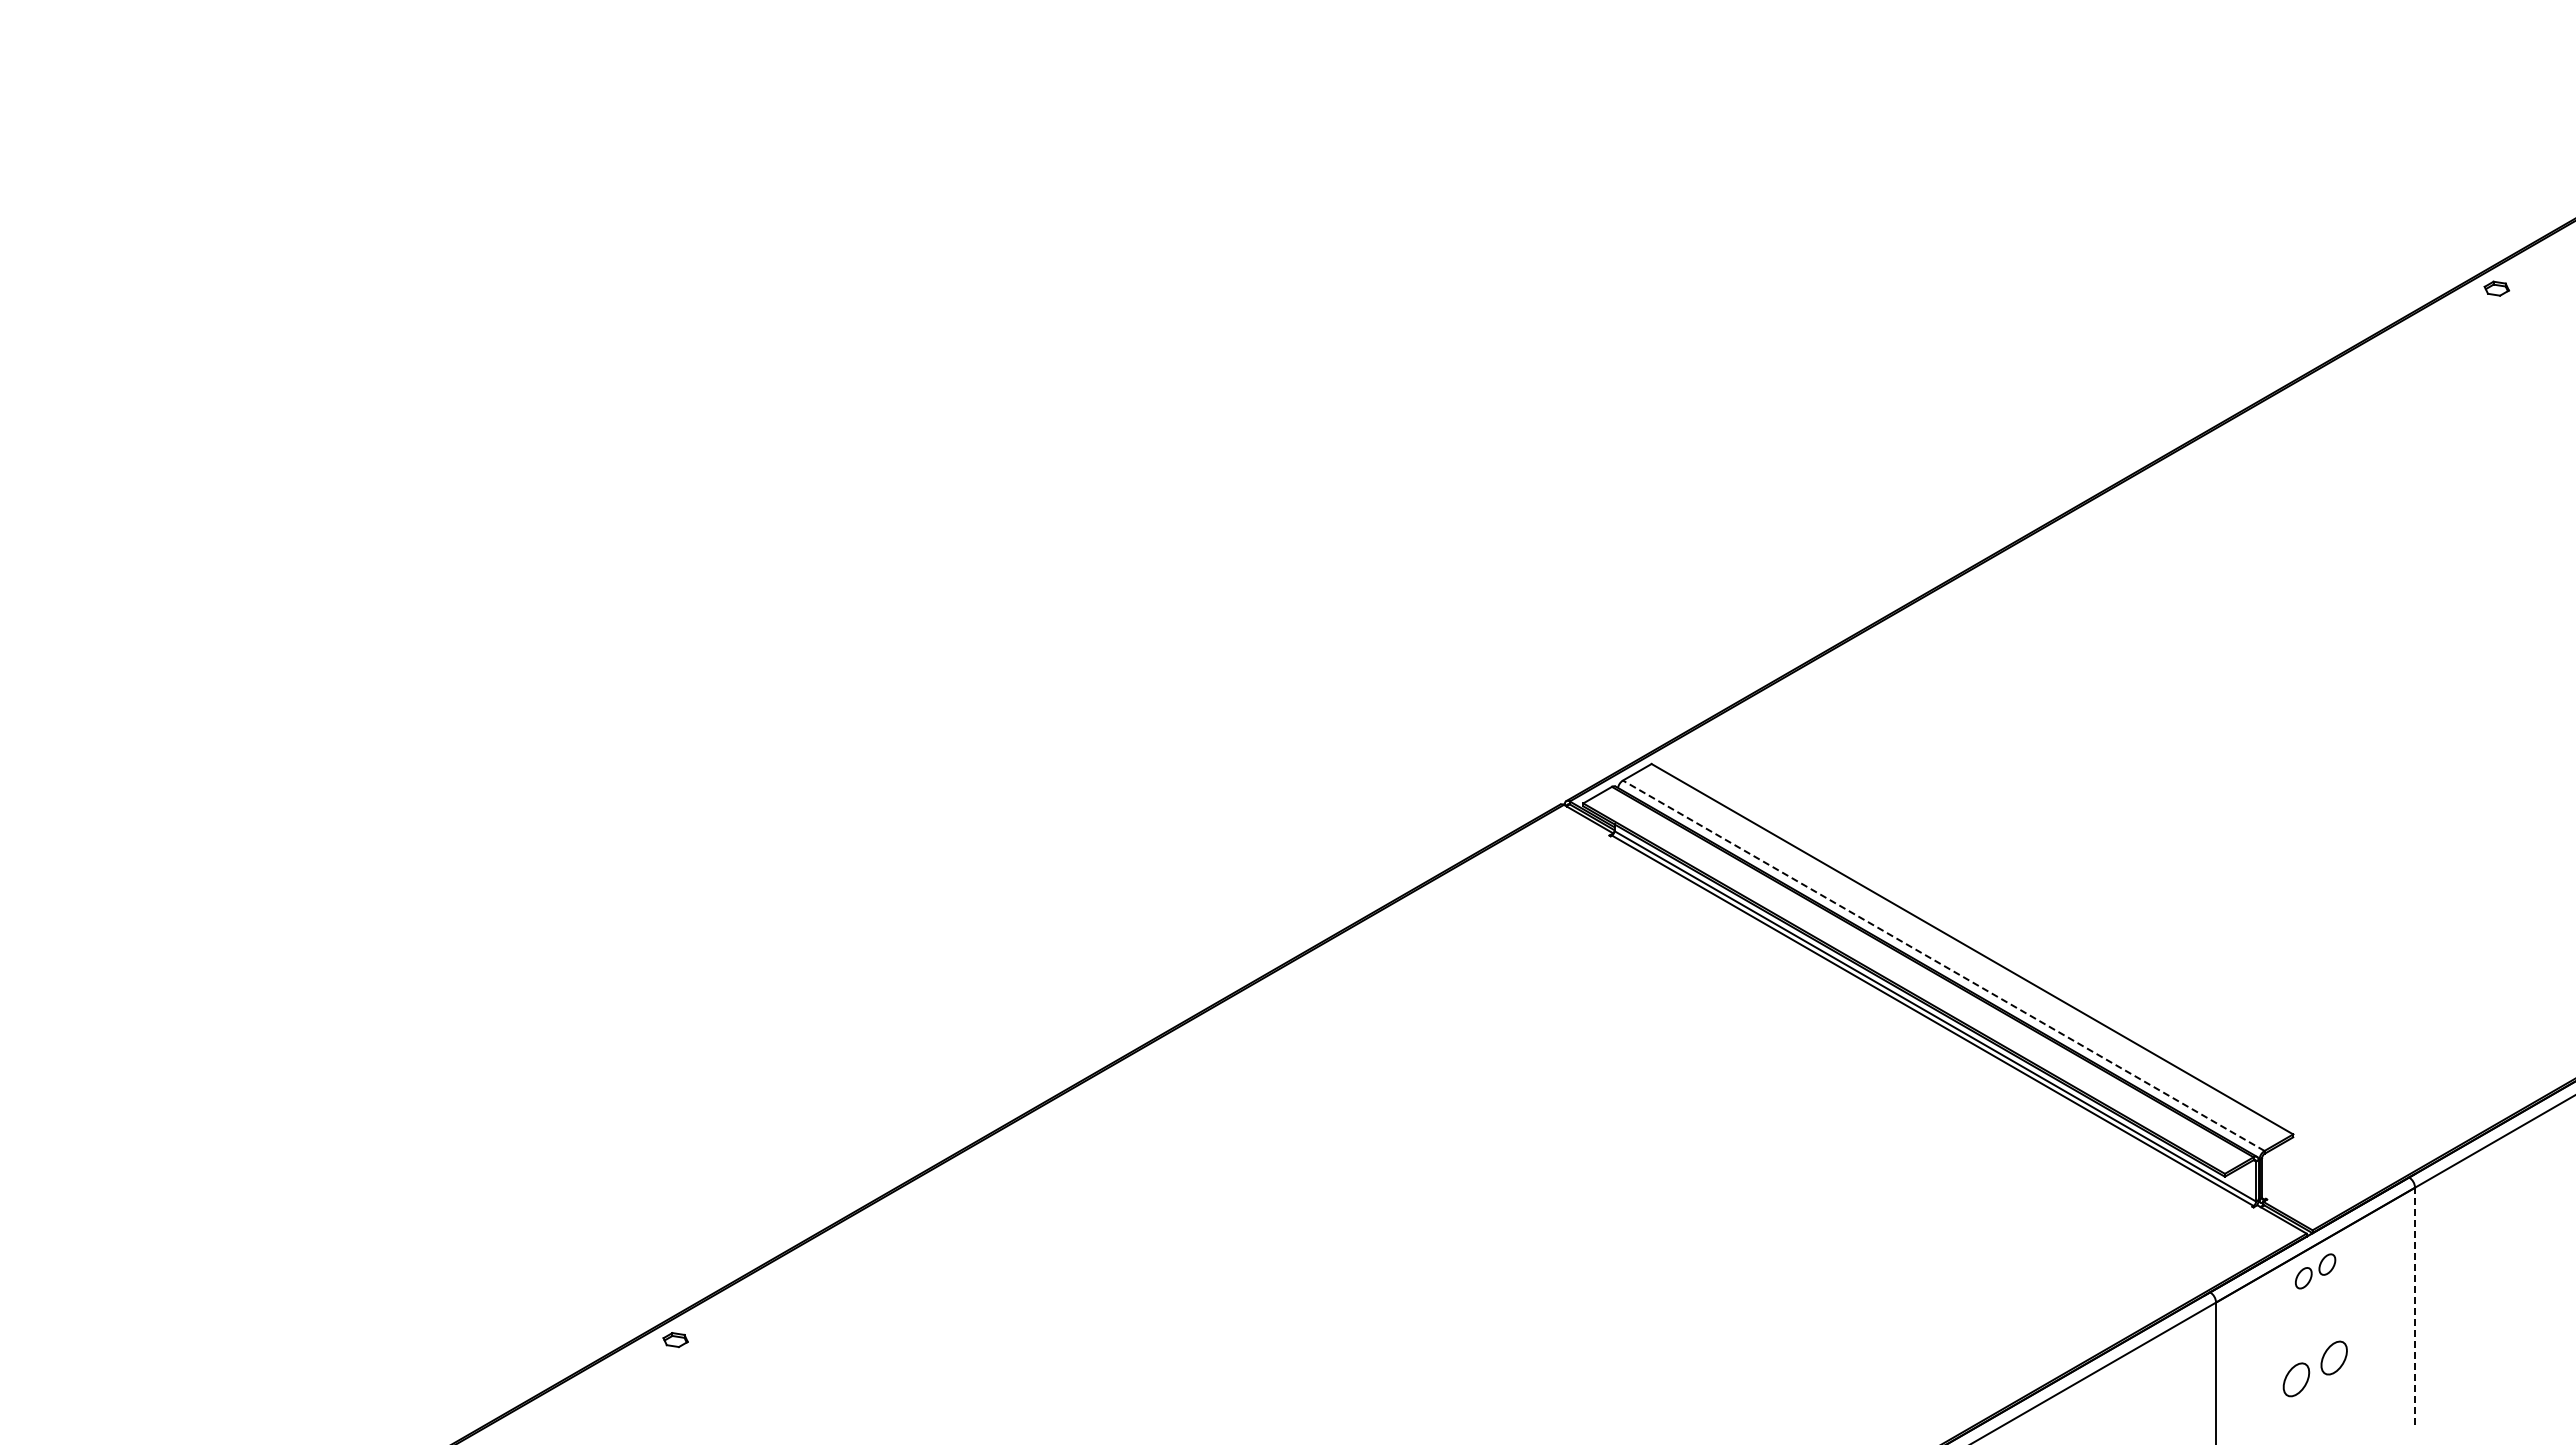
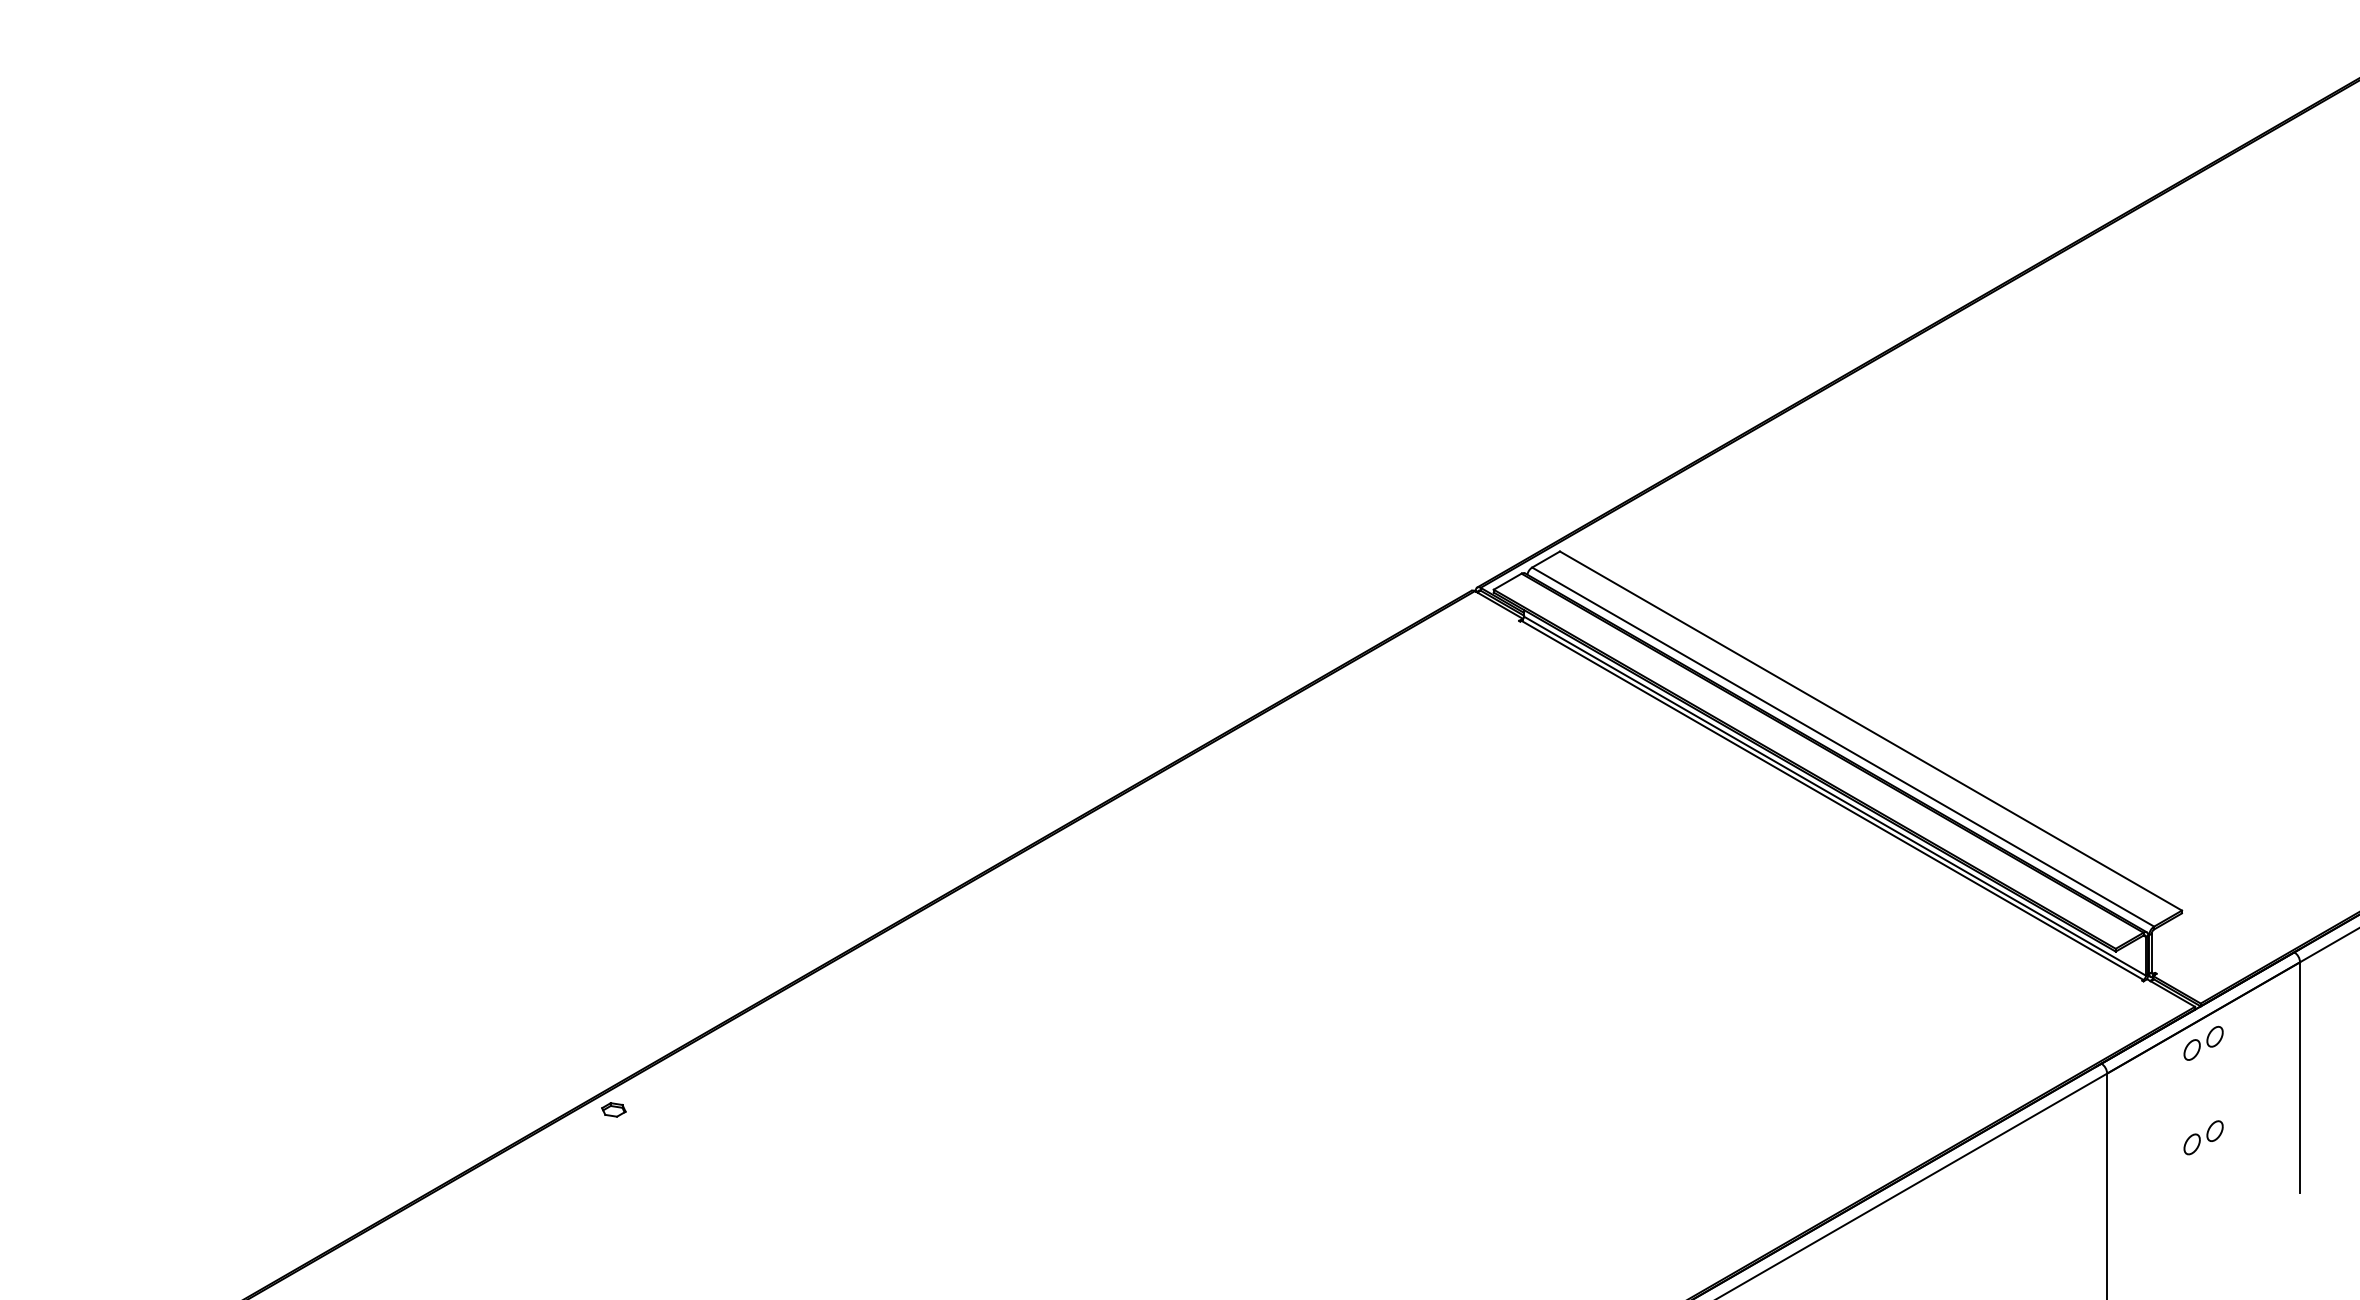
line: (1943, 965) -> (1842, 746), dashed -> solid
line: (2415, 1306) -> (2300, 1077), dashed -> solid
part: (2315, 1368) -> (2203, 1137), size x0.62

